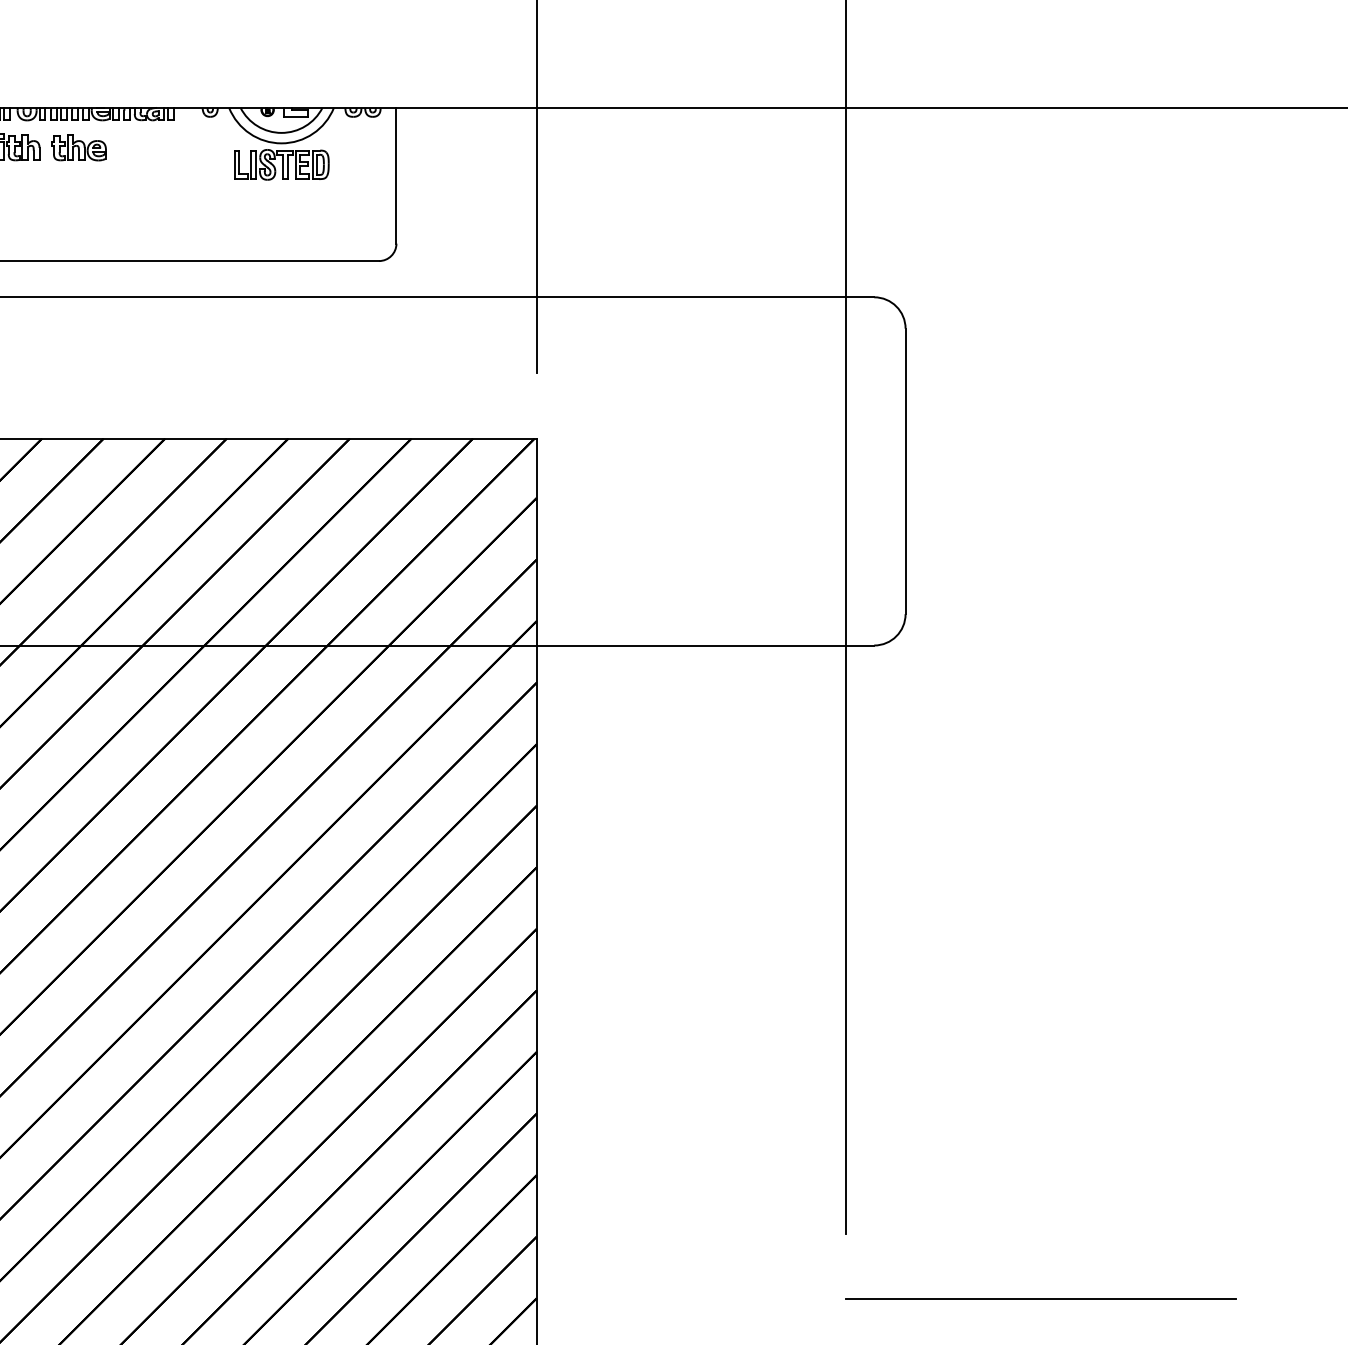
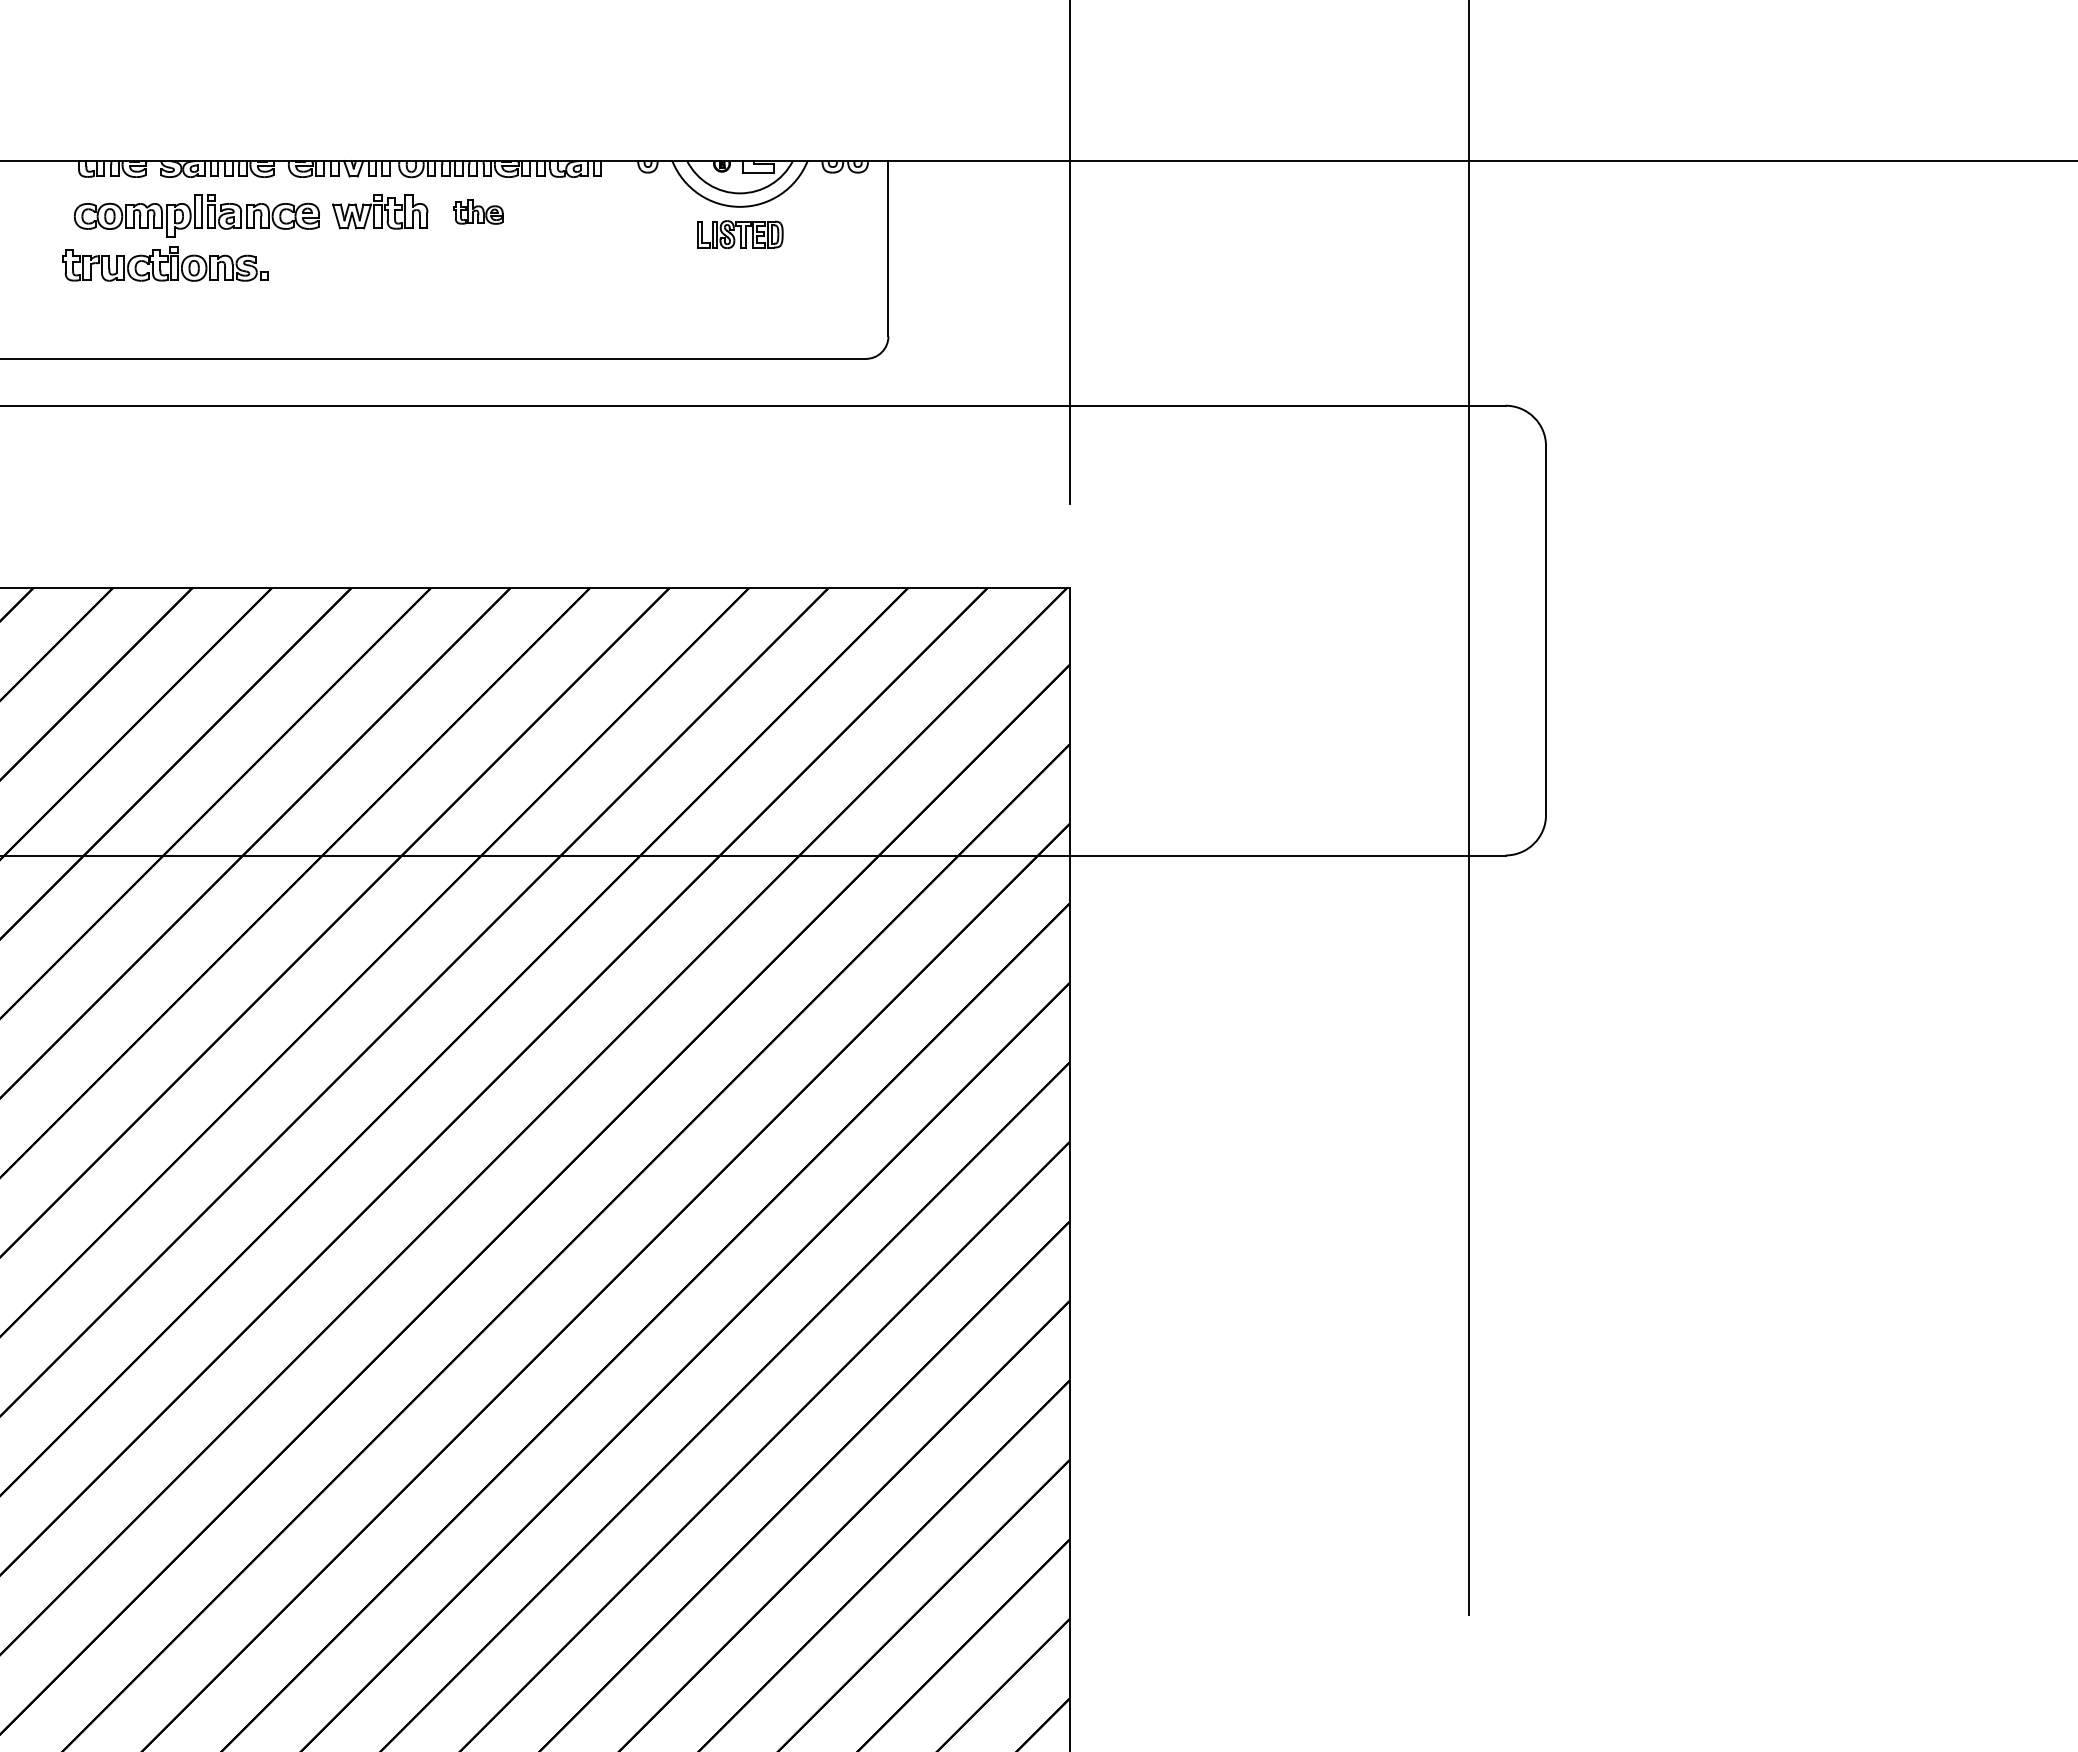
part: (79, 146) -> (478, 211), size x0.7
part: (281, 164) -> (739, 234), size x0.7
line: (1041, 1298) -> (1721, 1699), removed

